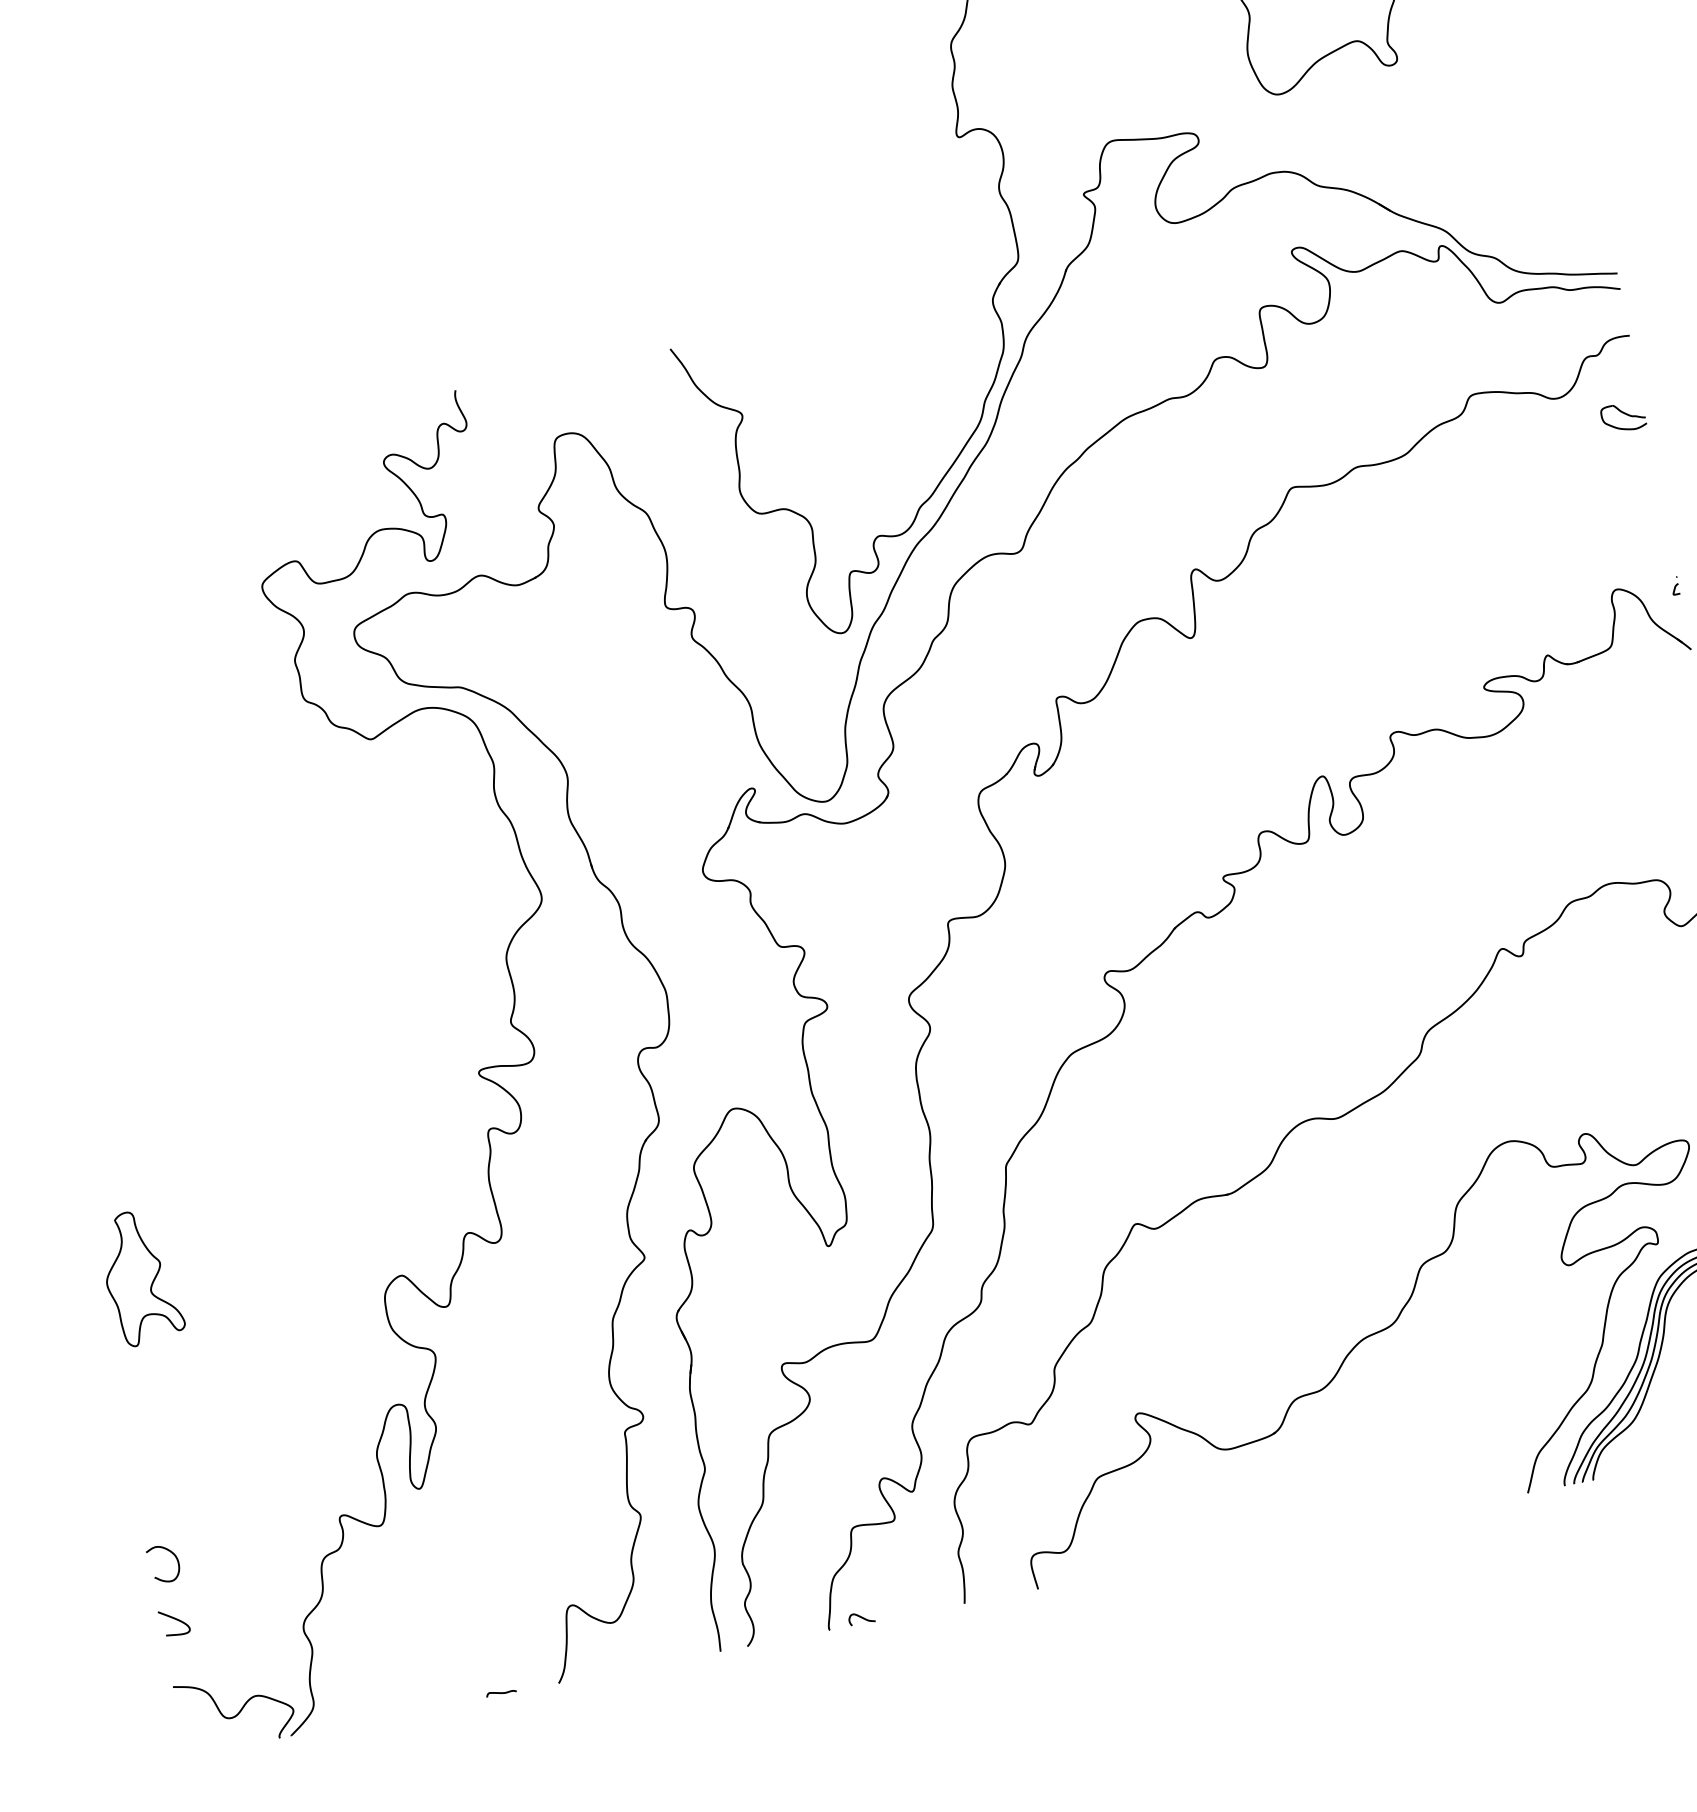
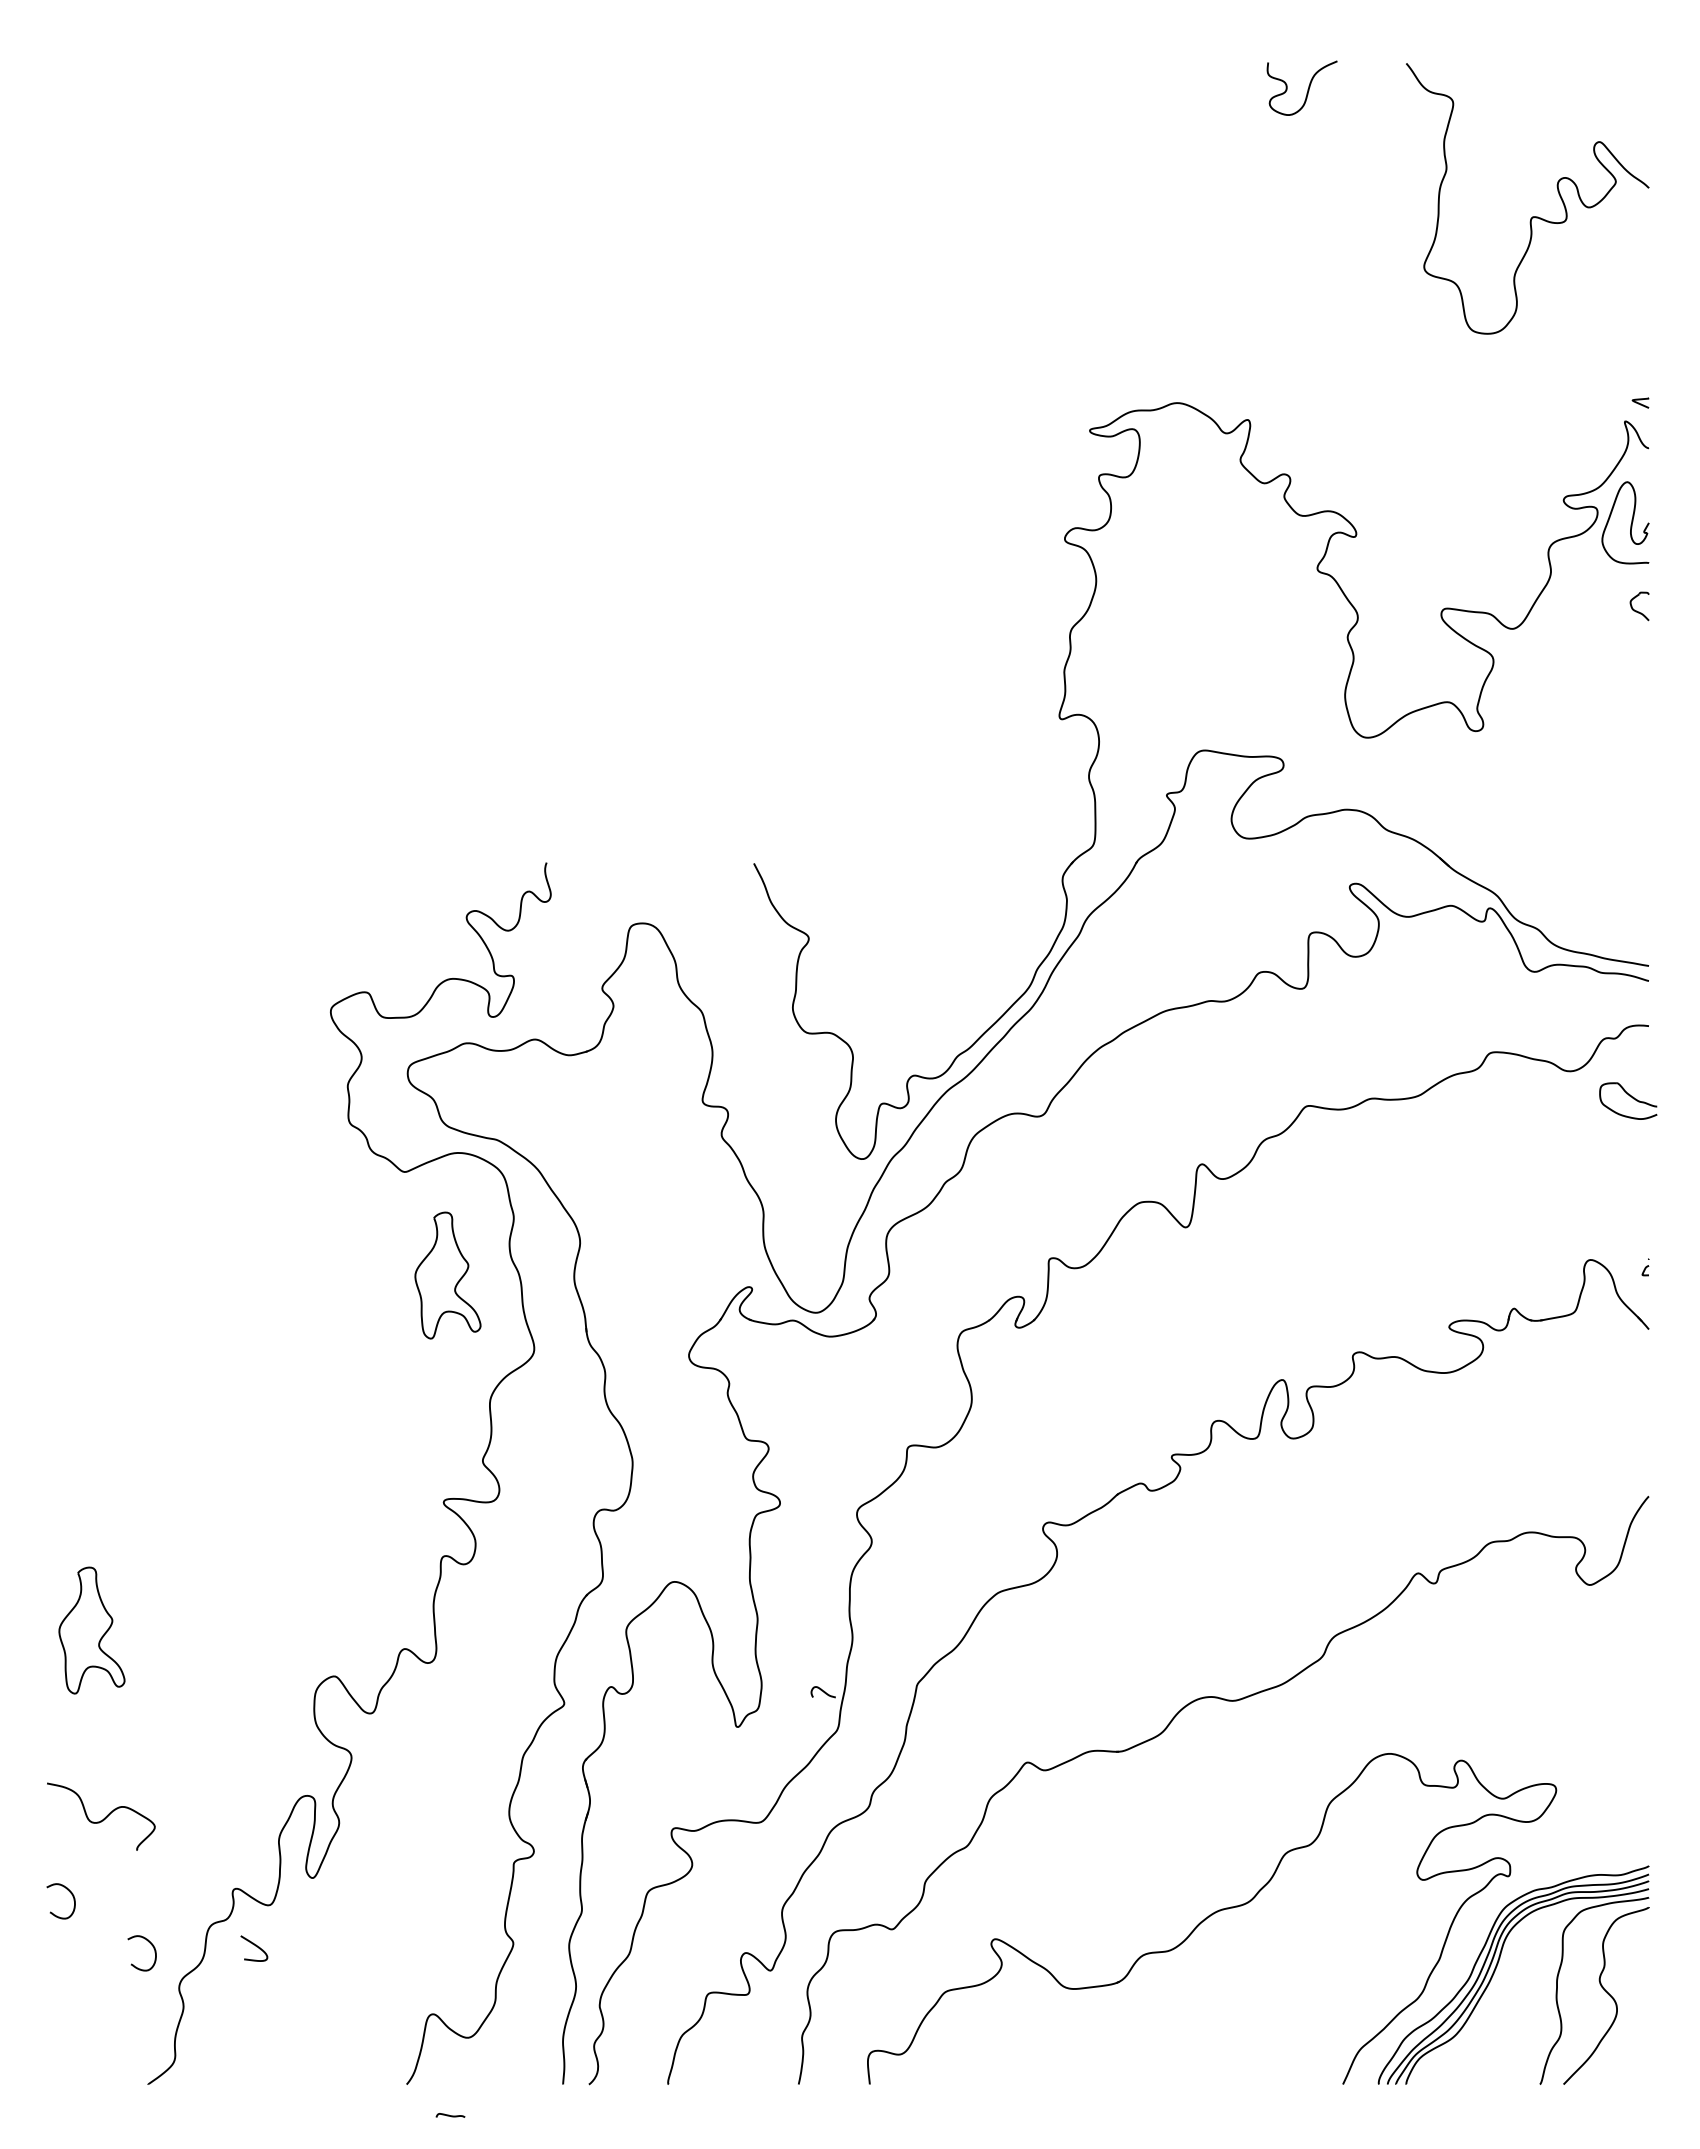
part: (1623, 416) -> (1628, 1100), size x1.4
part: (436, 837) -> (447, 1275), added
curve: (265, 1590) -> (150, 1944), added
curve: (860, 1617) -> (822, 1691), moved
curve: (175, 1620) -> (255, 1946), moved
curve: (501, 1692) -> (450, 2115), moved
curve: (238, 1711) -> (103, 1818), moved

